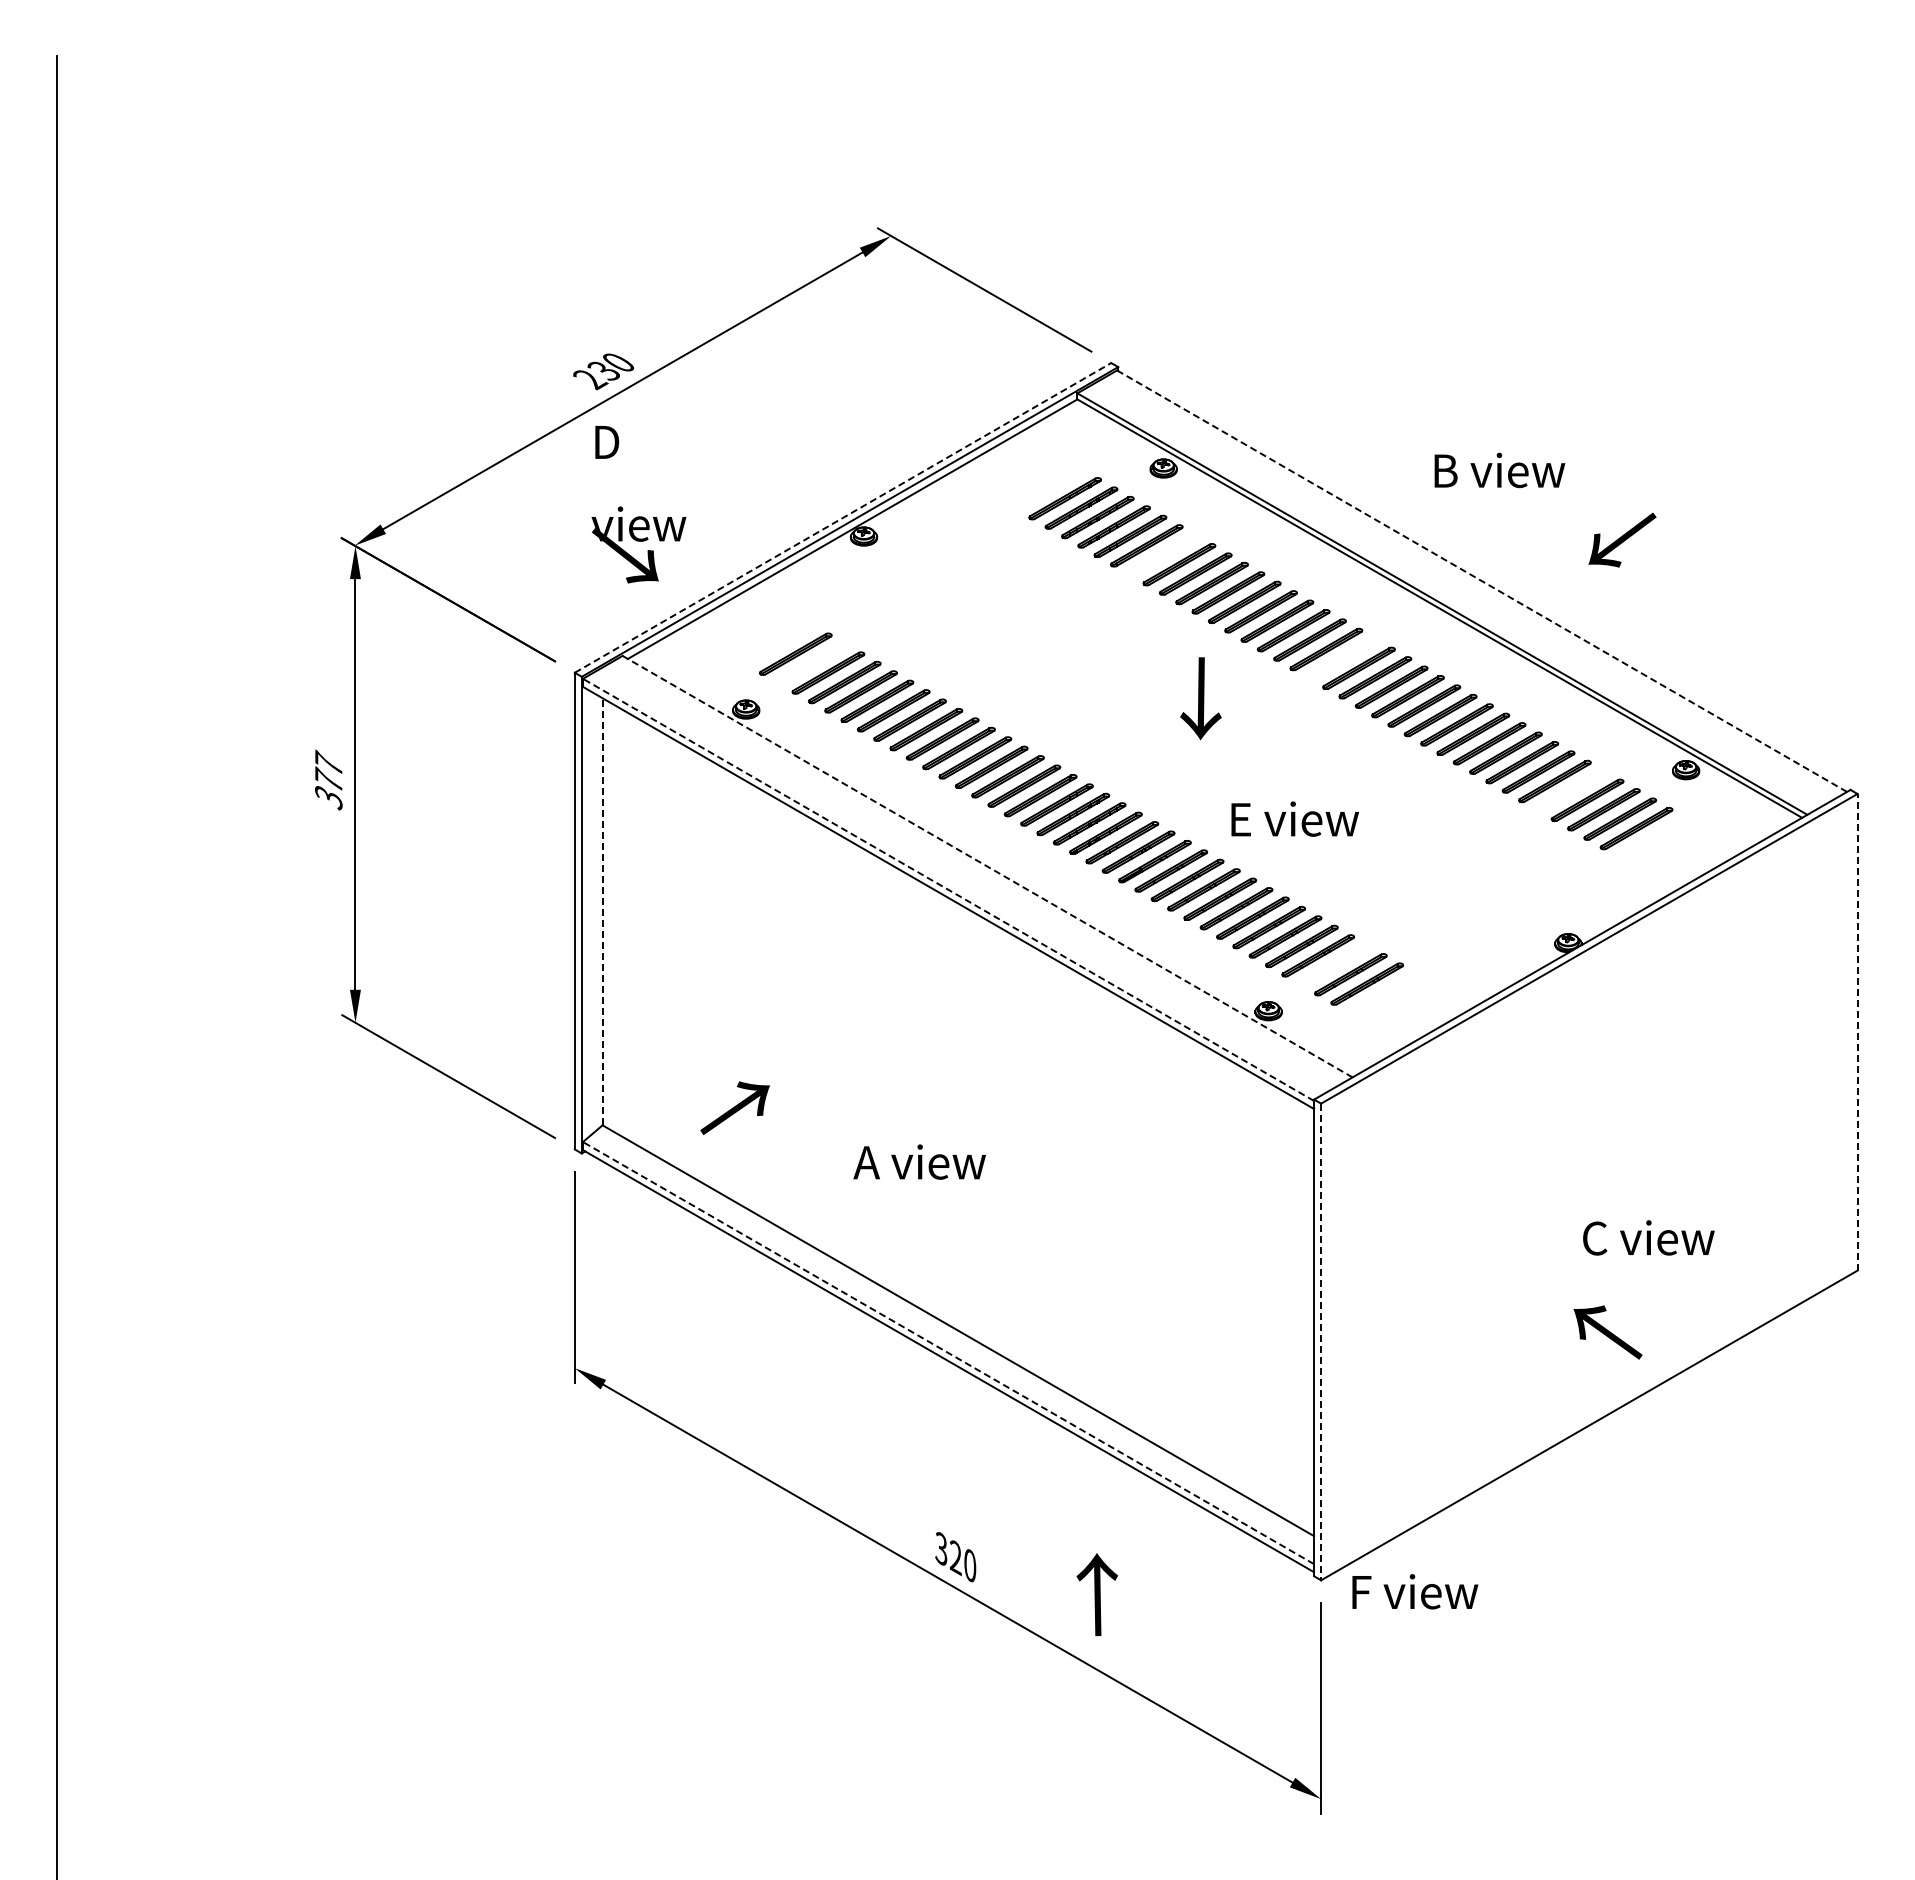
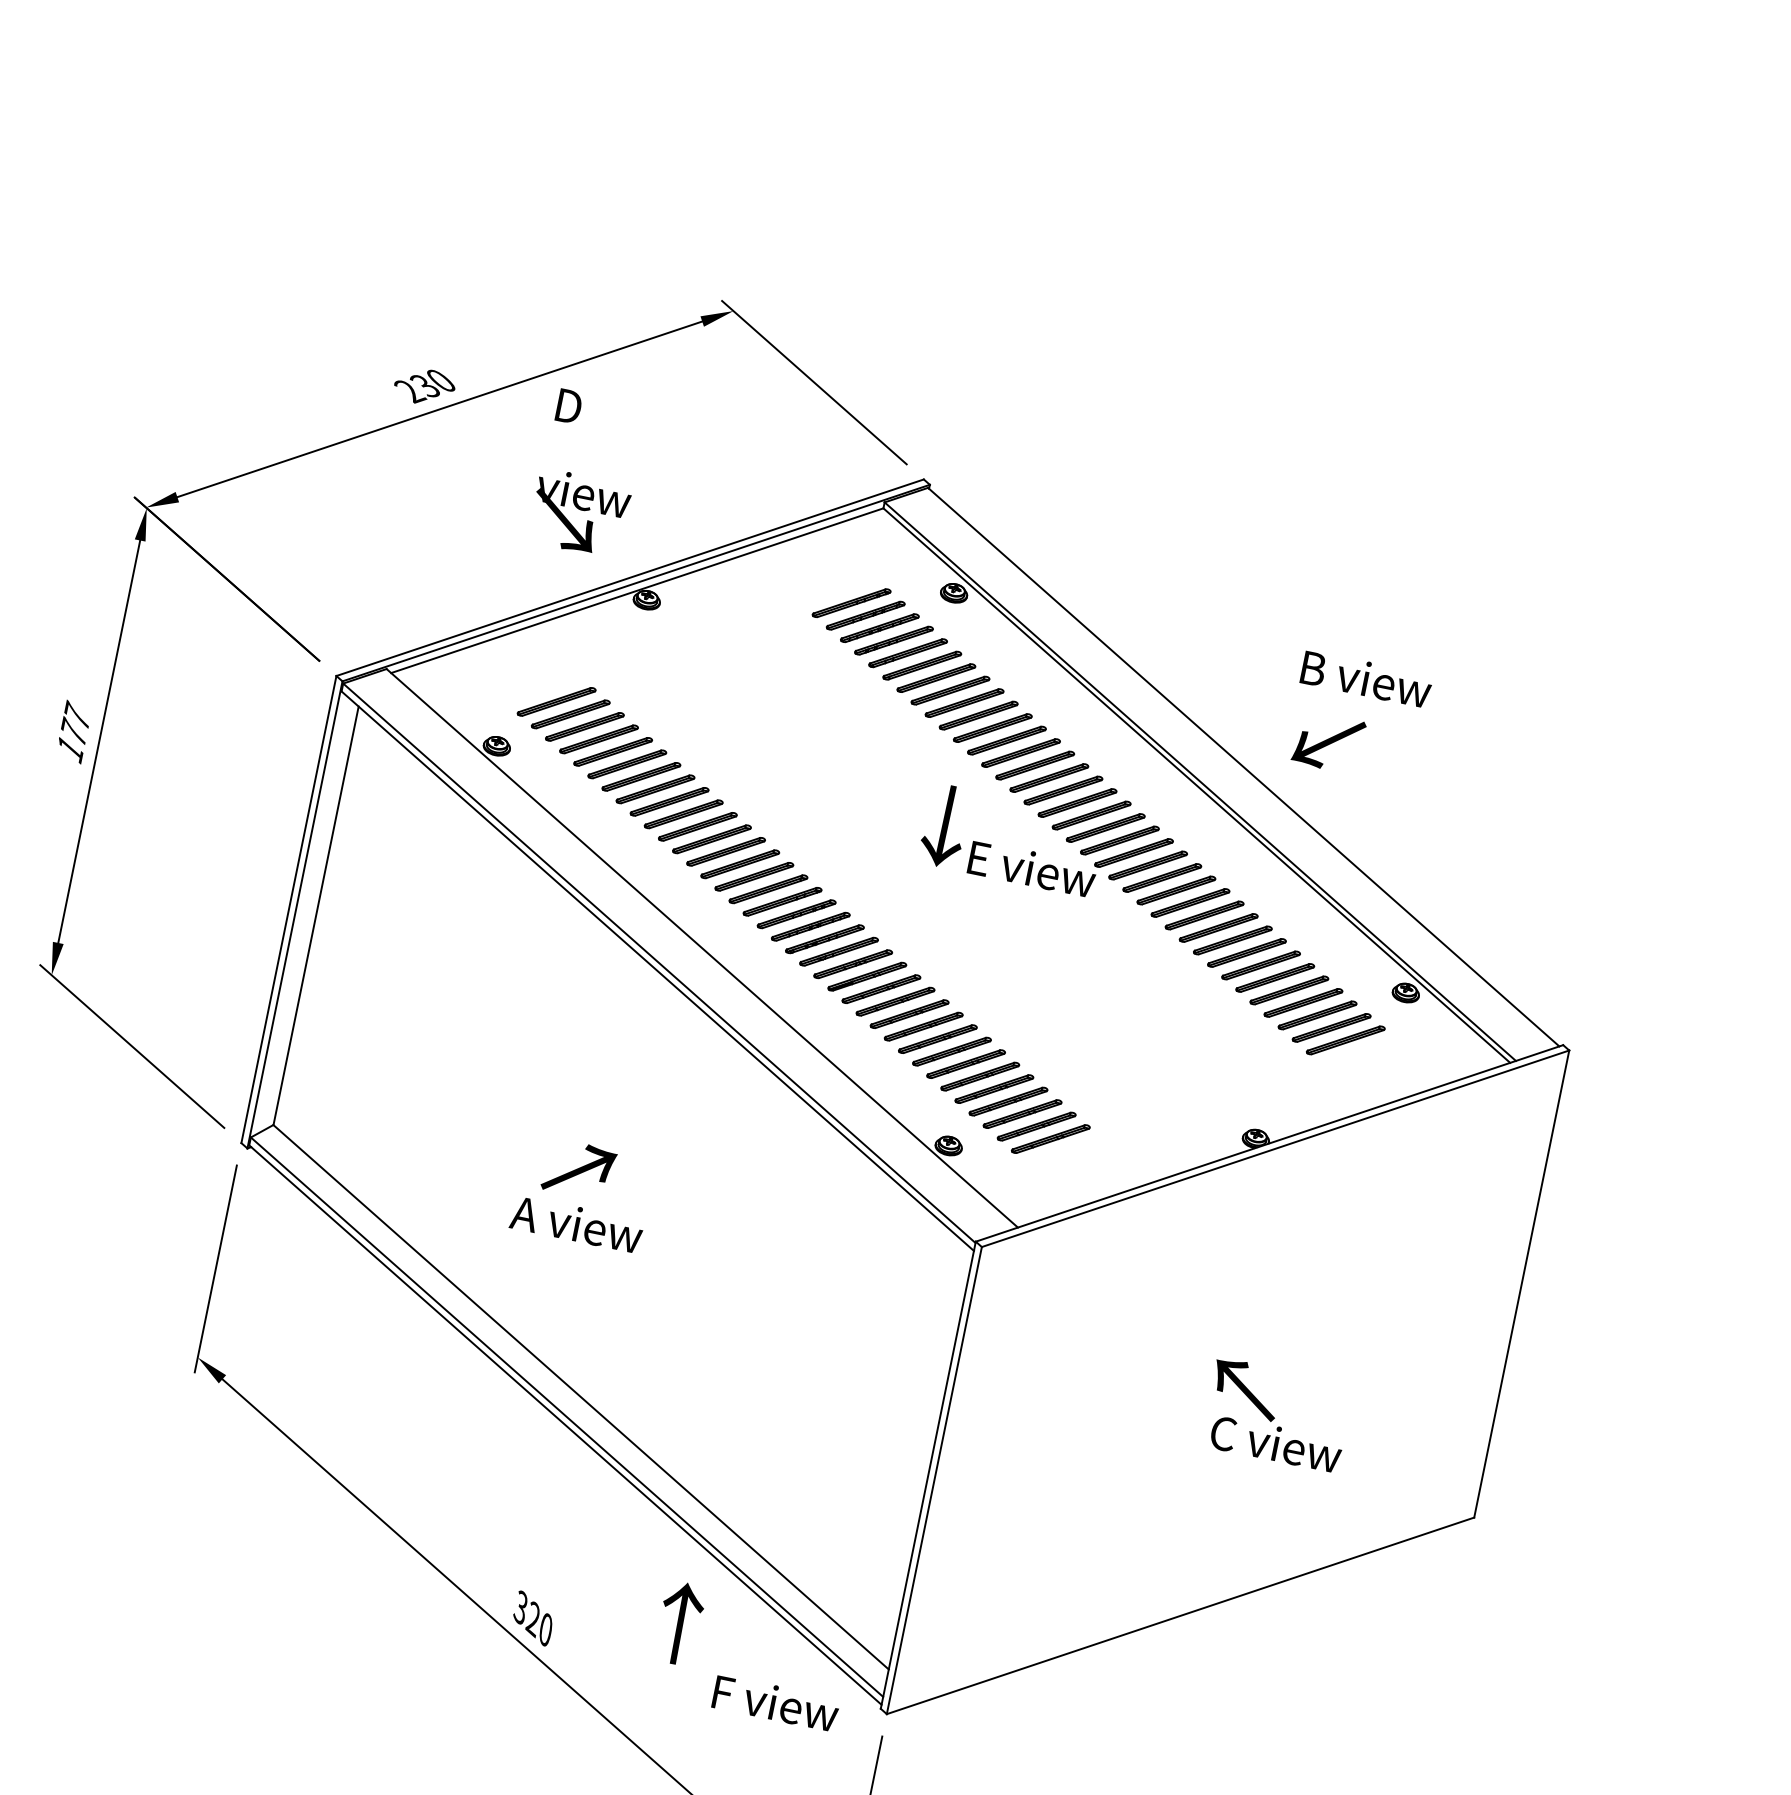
text: (1499, 470) -> (1366, 679), moved
text: (638, 504) -> (587, 473), moved
line: (843, 517) -> (630, 577), dashed -> solid
text: (1622, 539) -> (1328, 741), moved
part: (1162, 554) -> (935, 677), added
line: (1482, 581) -> (1244, 767), dashed -> solid
part: (1342, 658) -> (1091, 815), added
part: (811, 663) -> (570, 714), added
part: (1571, 790) -> (1289, 990), added
text: (328, 798) -> (70, 750), 377 -> 177
text: (1294, 818) -> (1031, 868), moved
line: (988, 866) -> (703, 948), dashed -> solid
line: (948, 889) -> (659, 962), dashed -> solid
line: (602, 911) -> (315, 915), dashed -> solid
part: (1334, 964) -> (1022, 1113), added
line: (1857, 1031) -> (1521, 1283), dashed -> solid
text: (734, 1107) -> (578, 1168), moved
text: (1607, 1332) -> (1245, 1389), moved
line: (1321, 1342) -> (934, 1481), dashed -> solid
line: (948, 1352) -> (567, 1416), dashed -> solid
text: (1415, 1591) -> (776, 1703), moved
text: (1096, 1594) -> (679, 1623), moved

